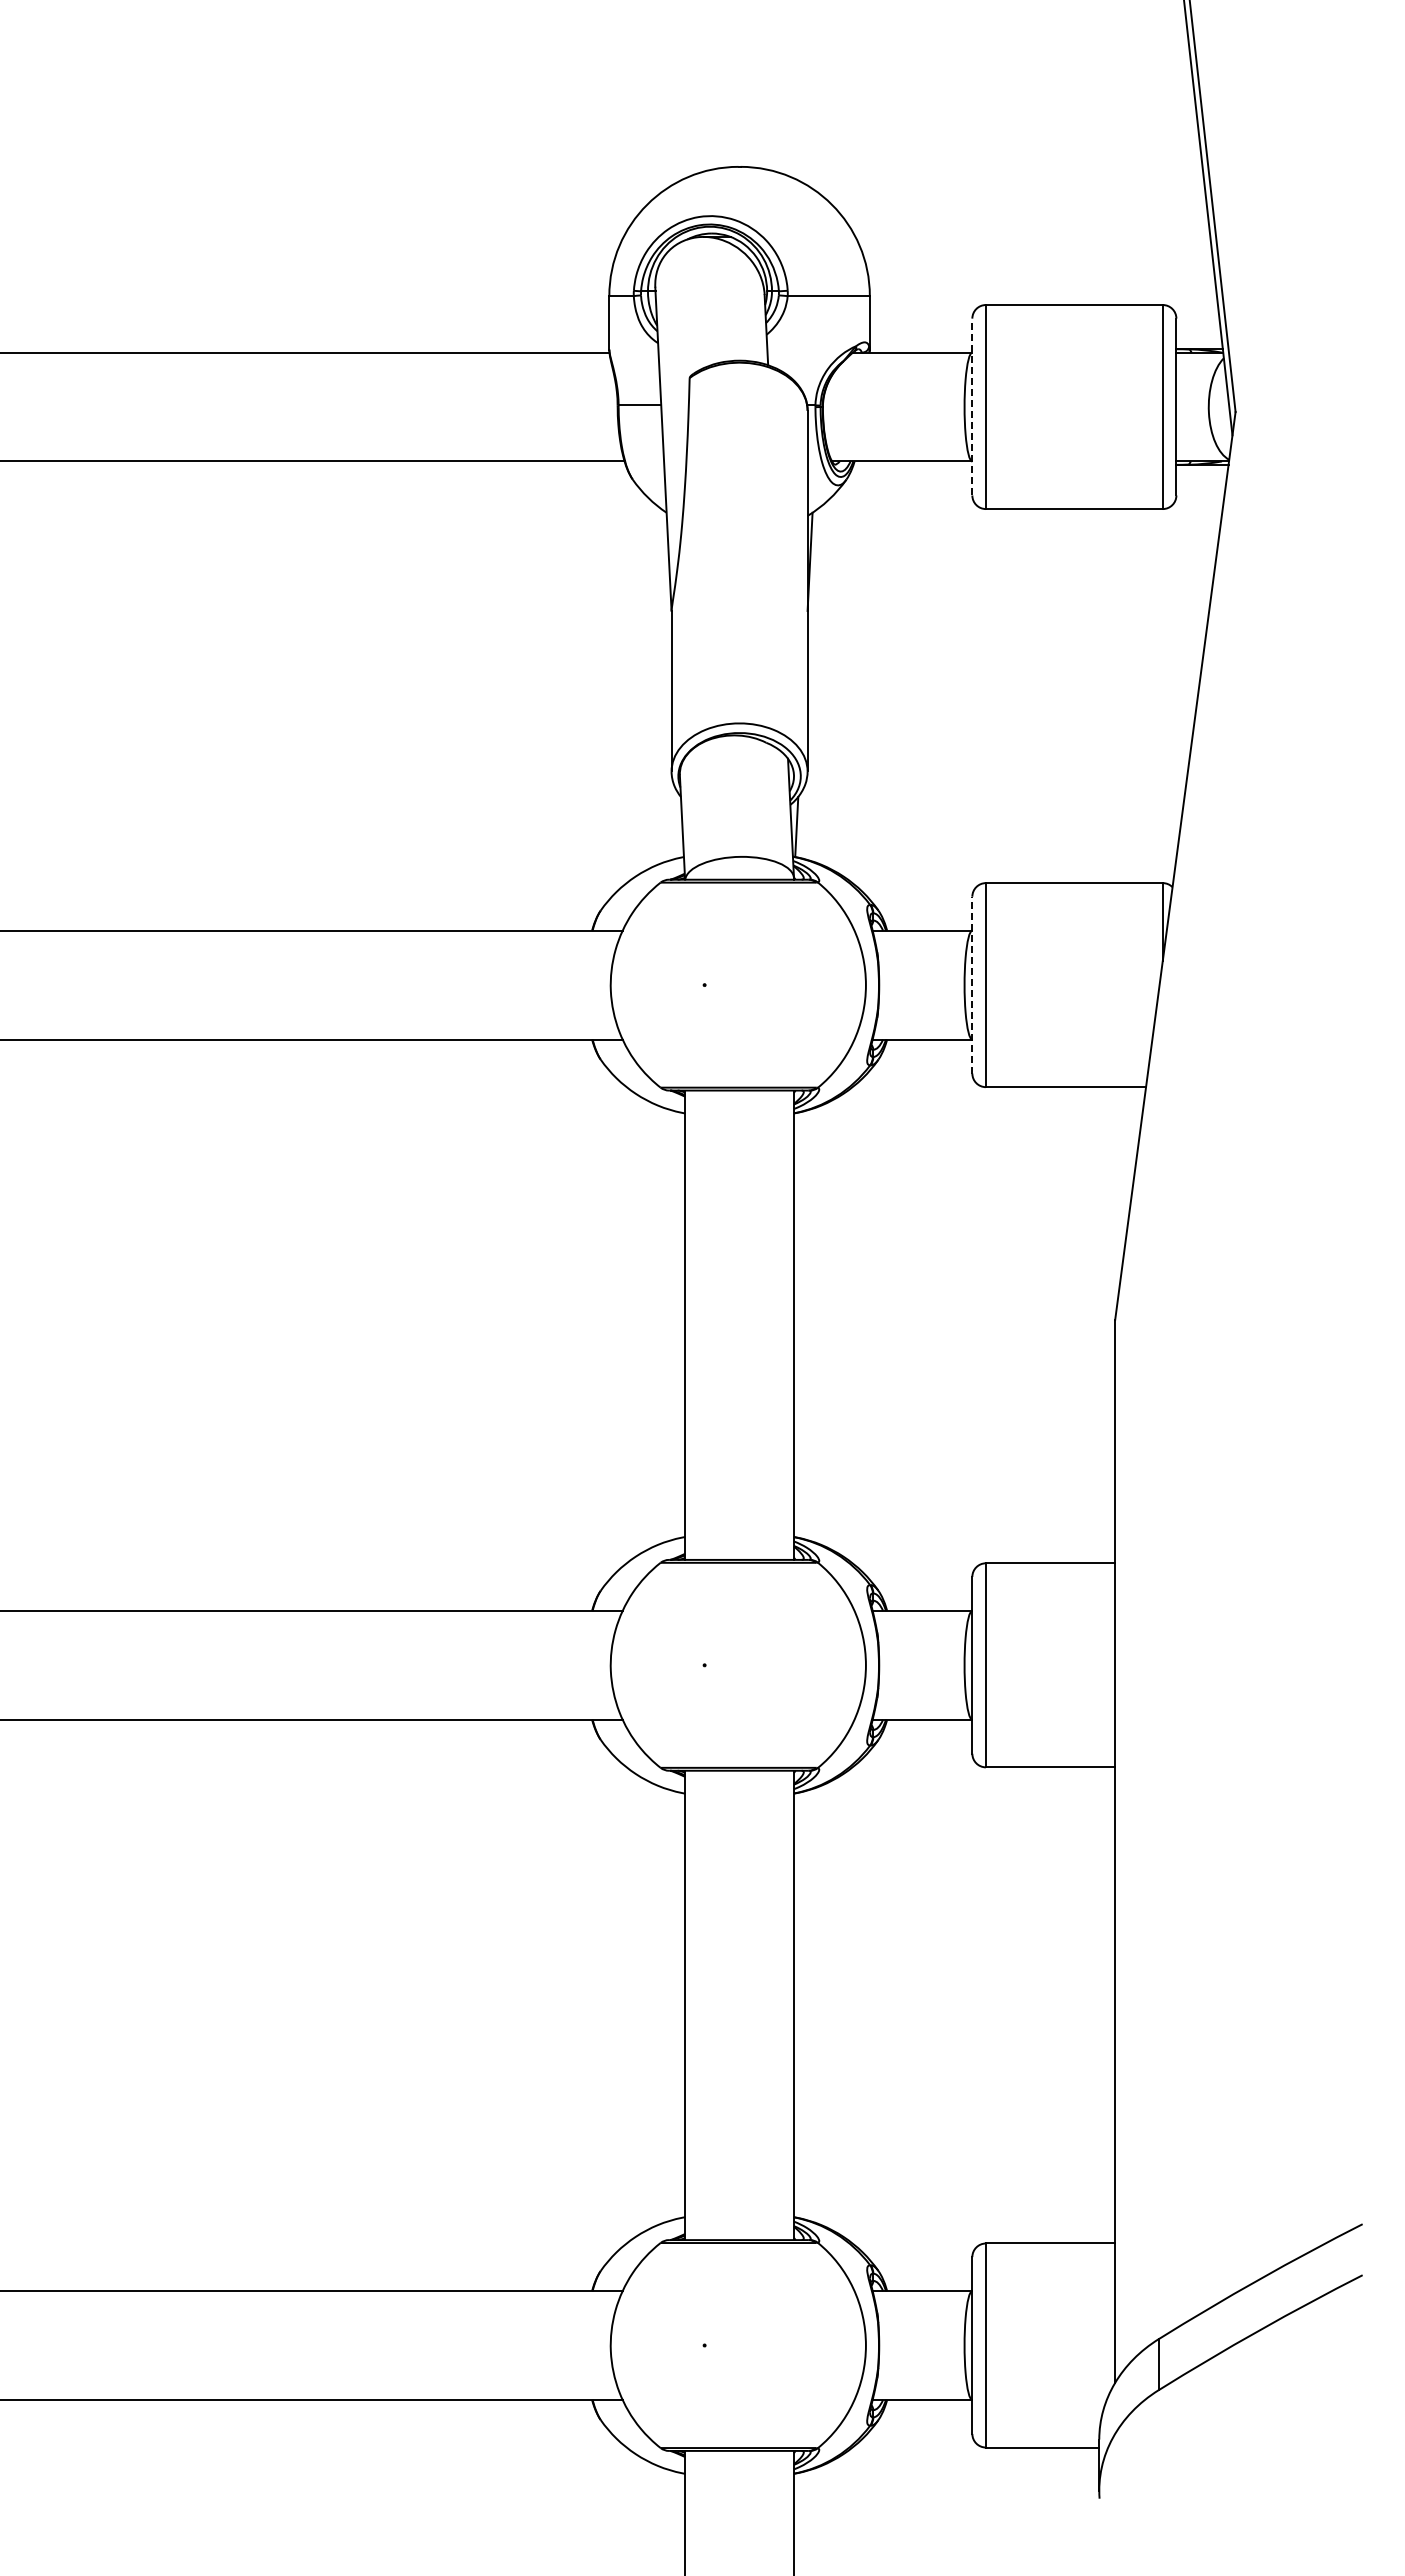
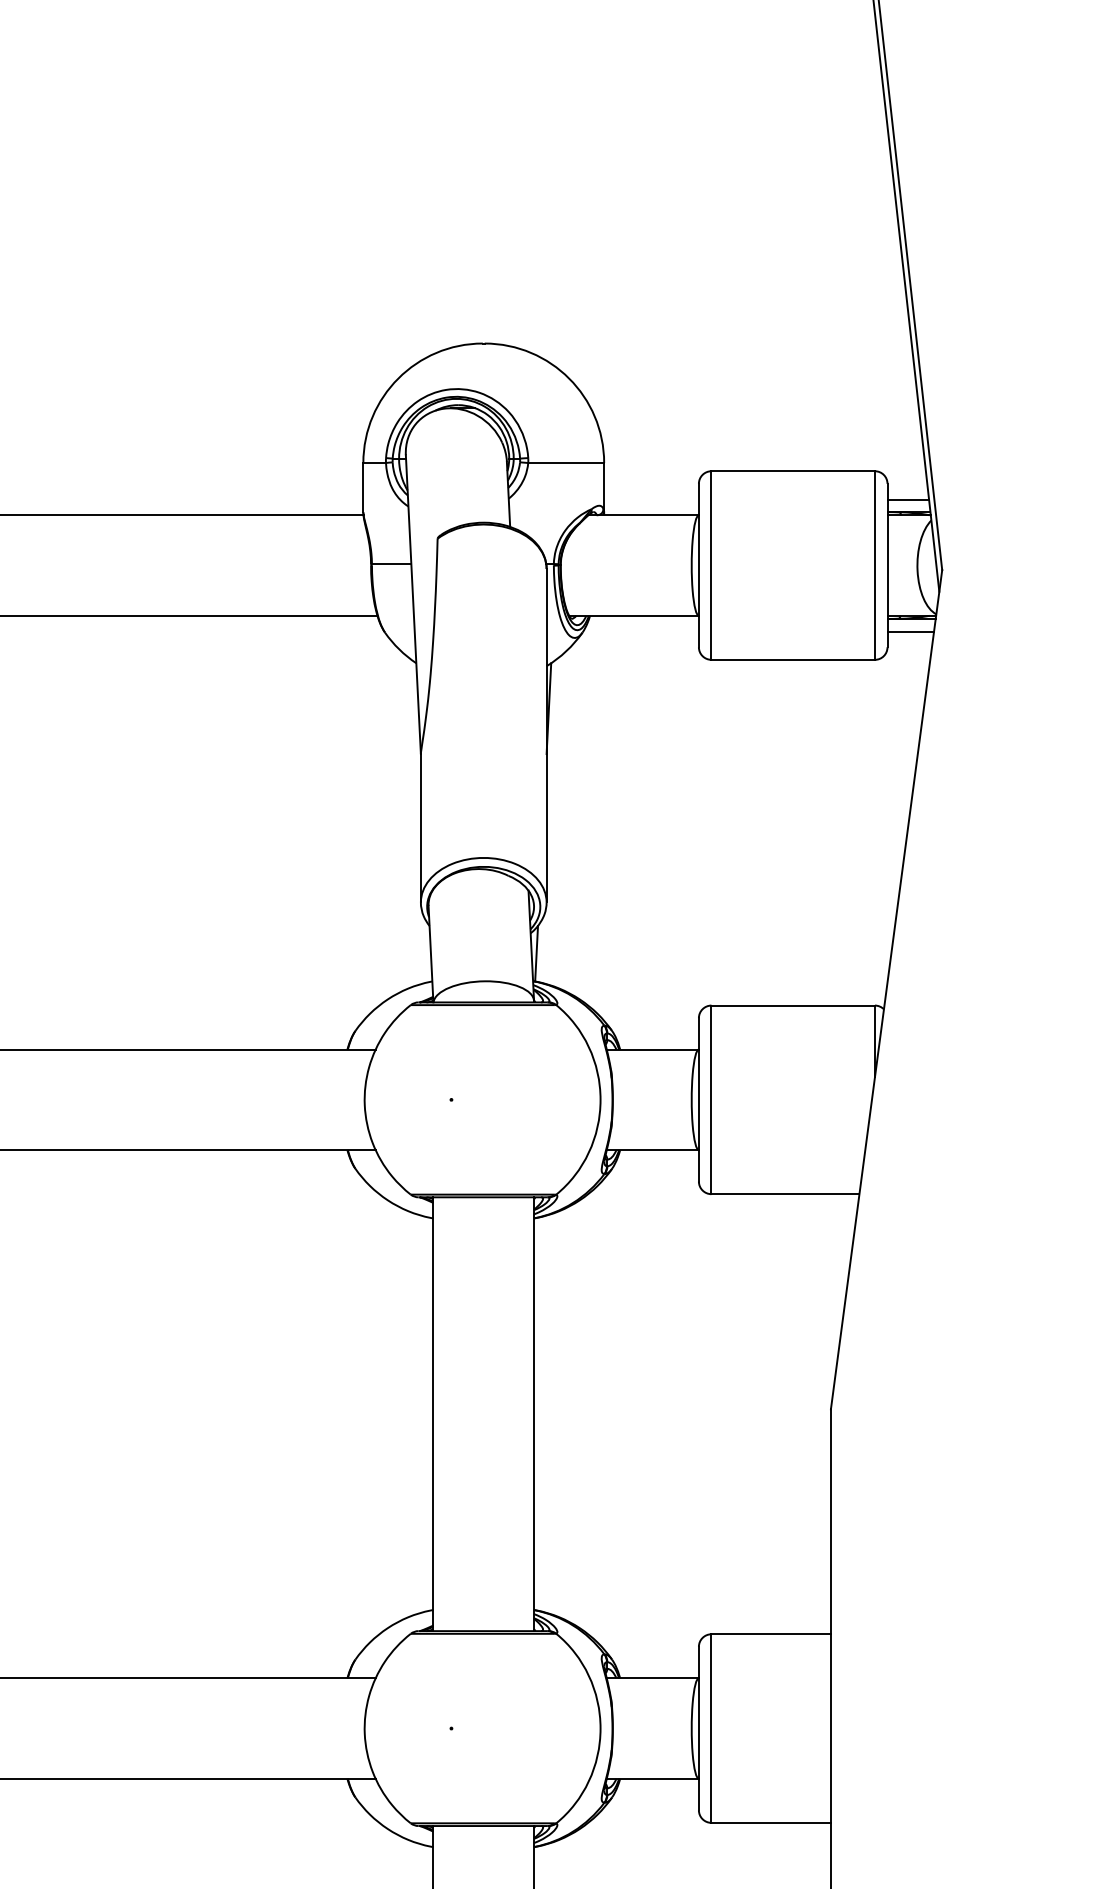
line: (1198, 335) -> (907, 499), added
line: (972, 406) -> (699, 565), dashed -> solid
line: (1201, 478) -> (910, 631), added
line: (972, 984) -> (699, 1099), dashed -> solid

